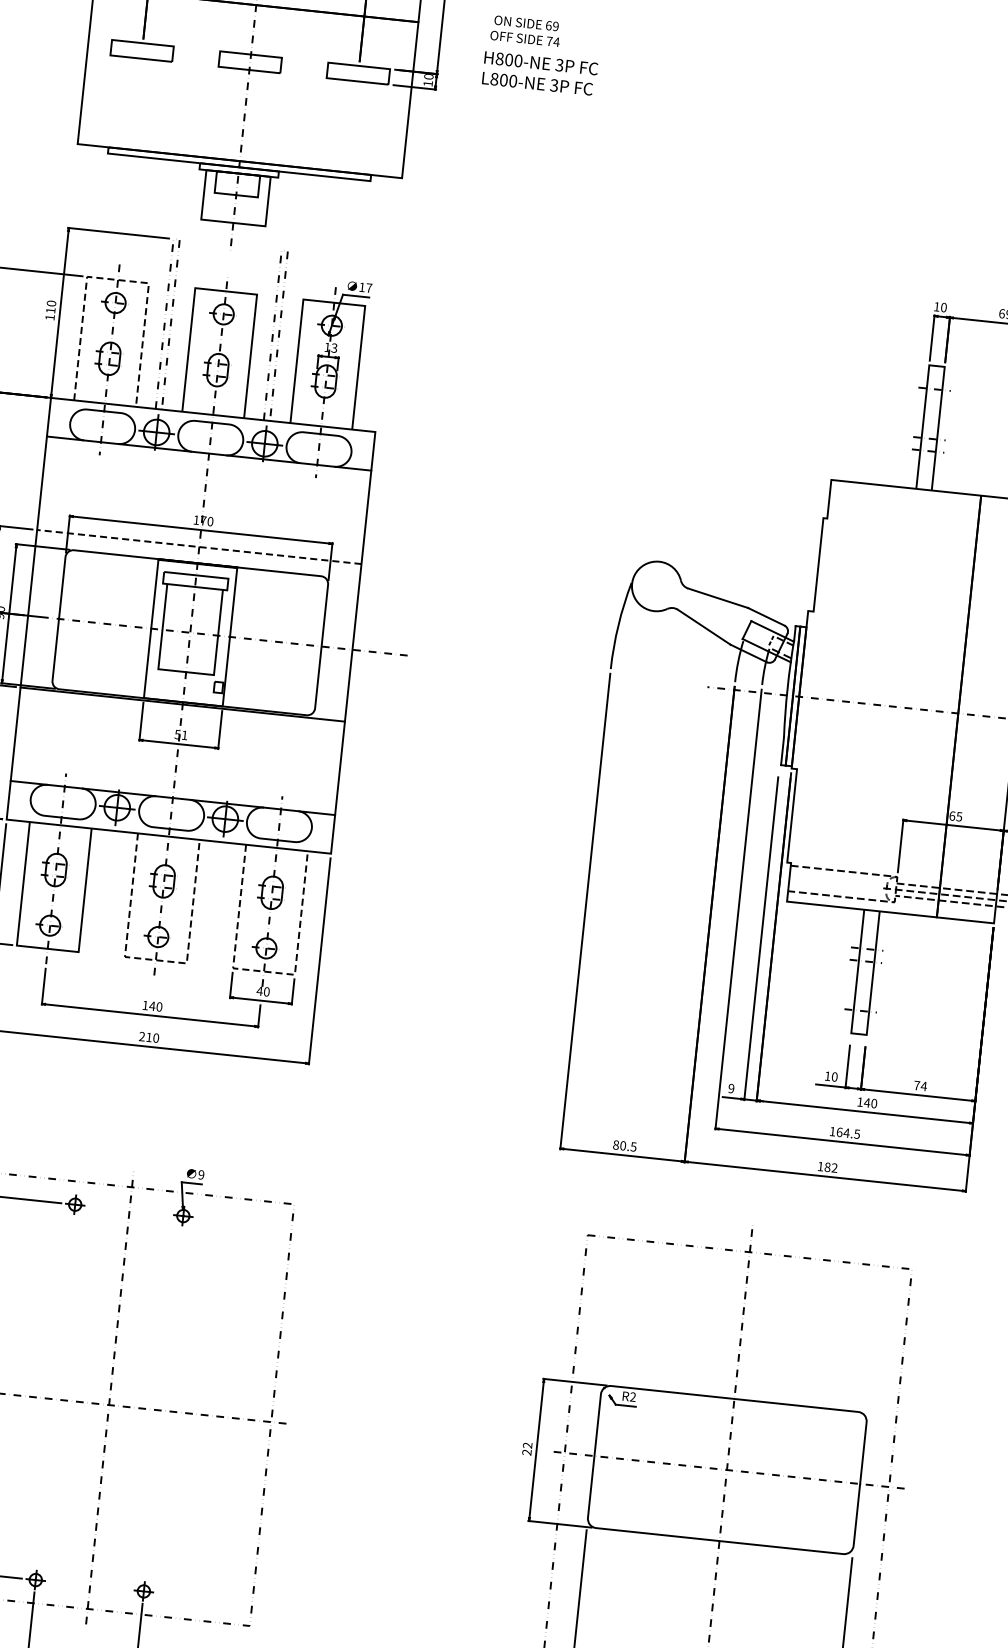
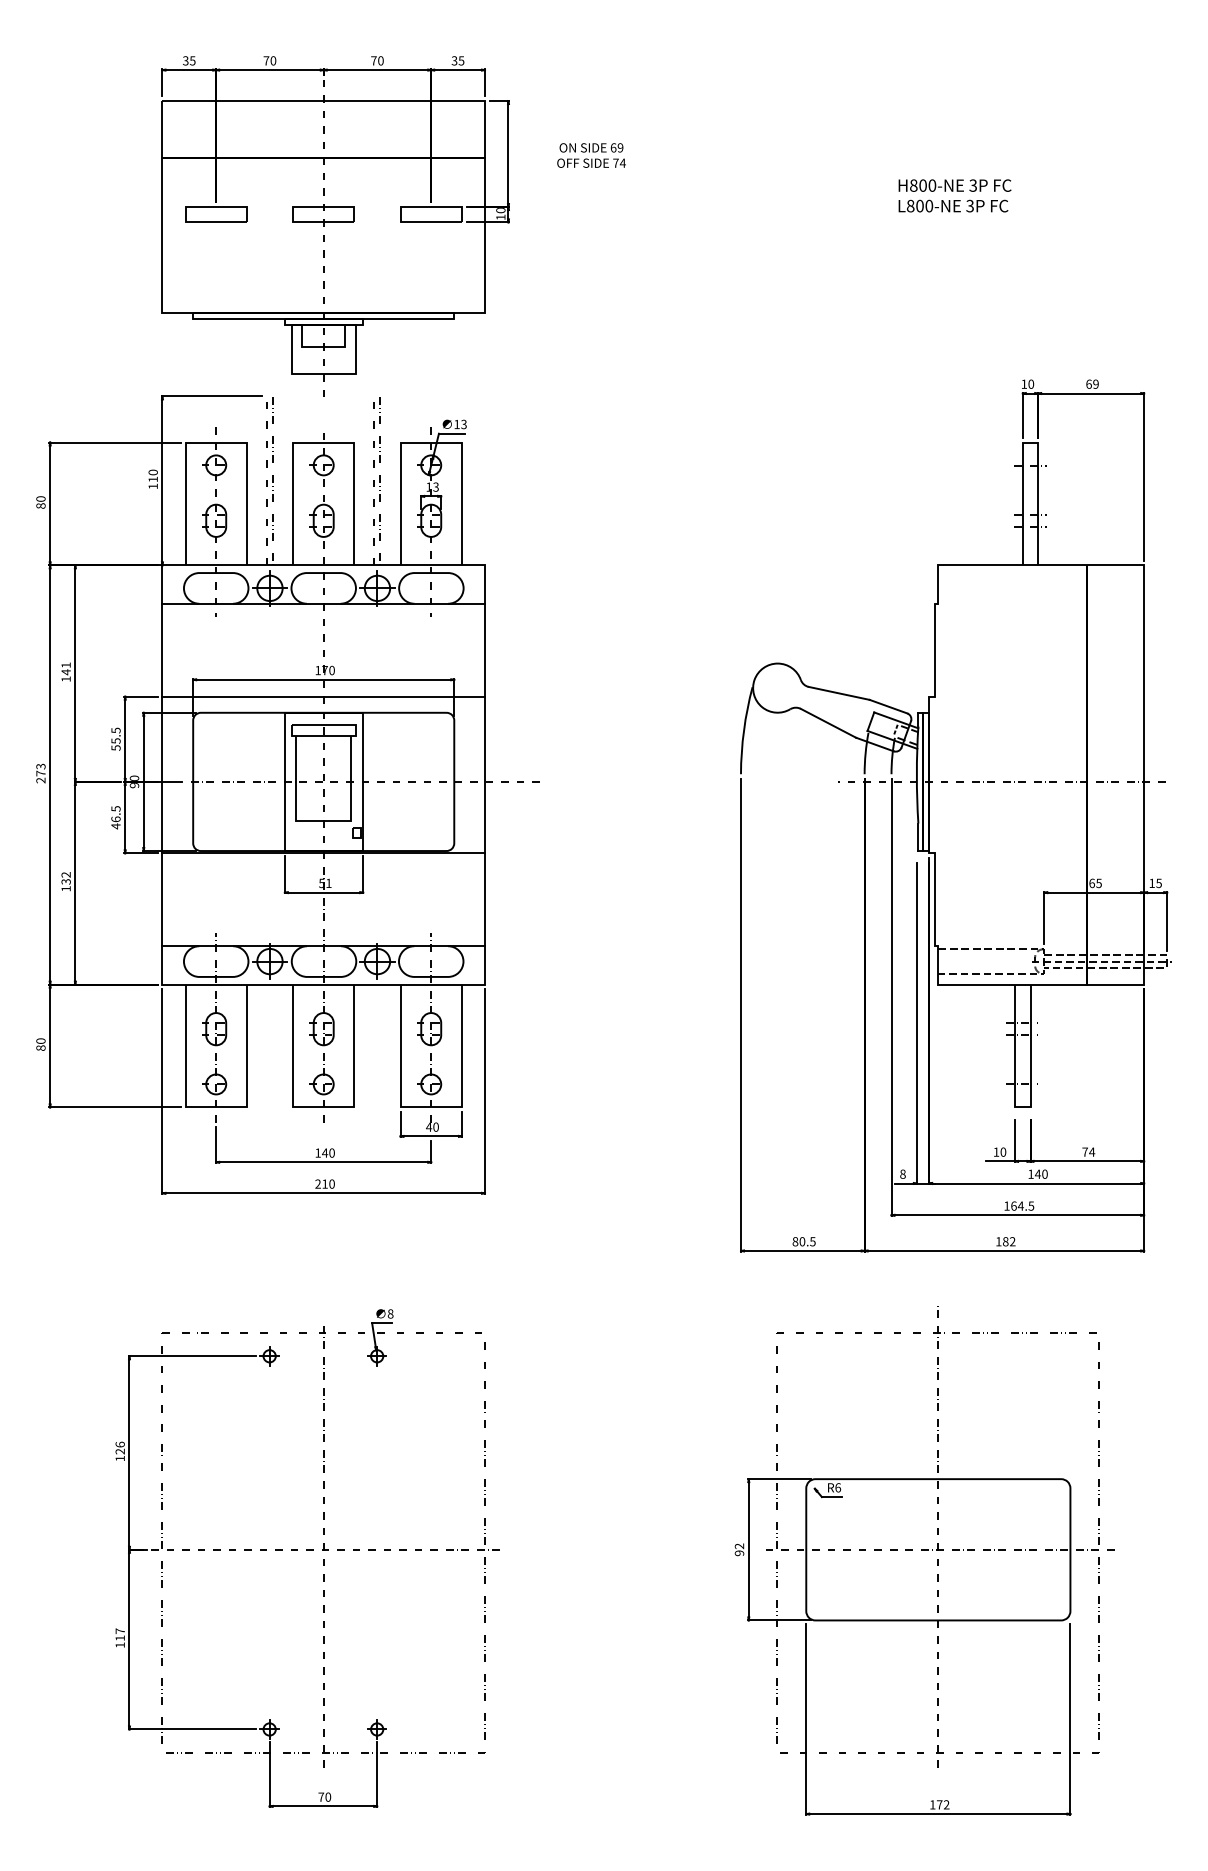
text: (539, 73) -> (954, 195), moved
line: (118, 280) -> (216, 442), dashed -> solid
text: (368, 288) -> (463, 424), 17 -> 13
line: (199, 546) -> (323, 696), dashed -> solid
line: (155, 960) -> (323, 1107), dashed -> solid
line: (264, 971) -> (431, 1107), dashed -> solid
text: (730, 1088) -> (902, 1174), 9 -> 8
text: (201, 1174) -> (390, 1313), 9 -> 8
text: (633, 1396) -> (838, 1487), R2 -> R6
text: (526, 1452) -> (739, 1553), 22 -> 92

